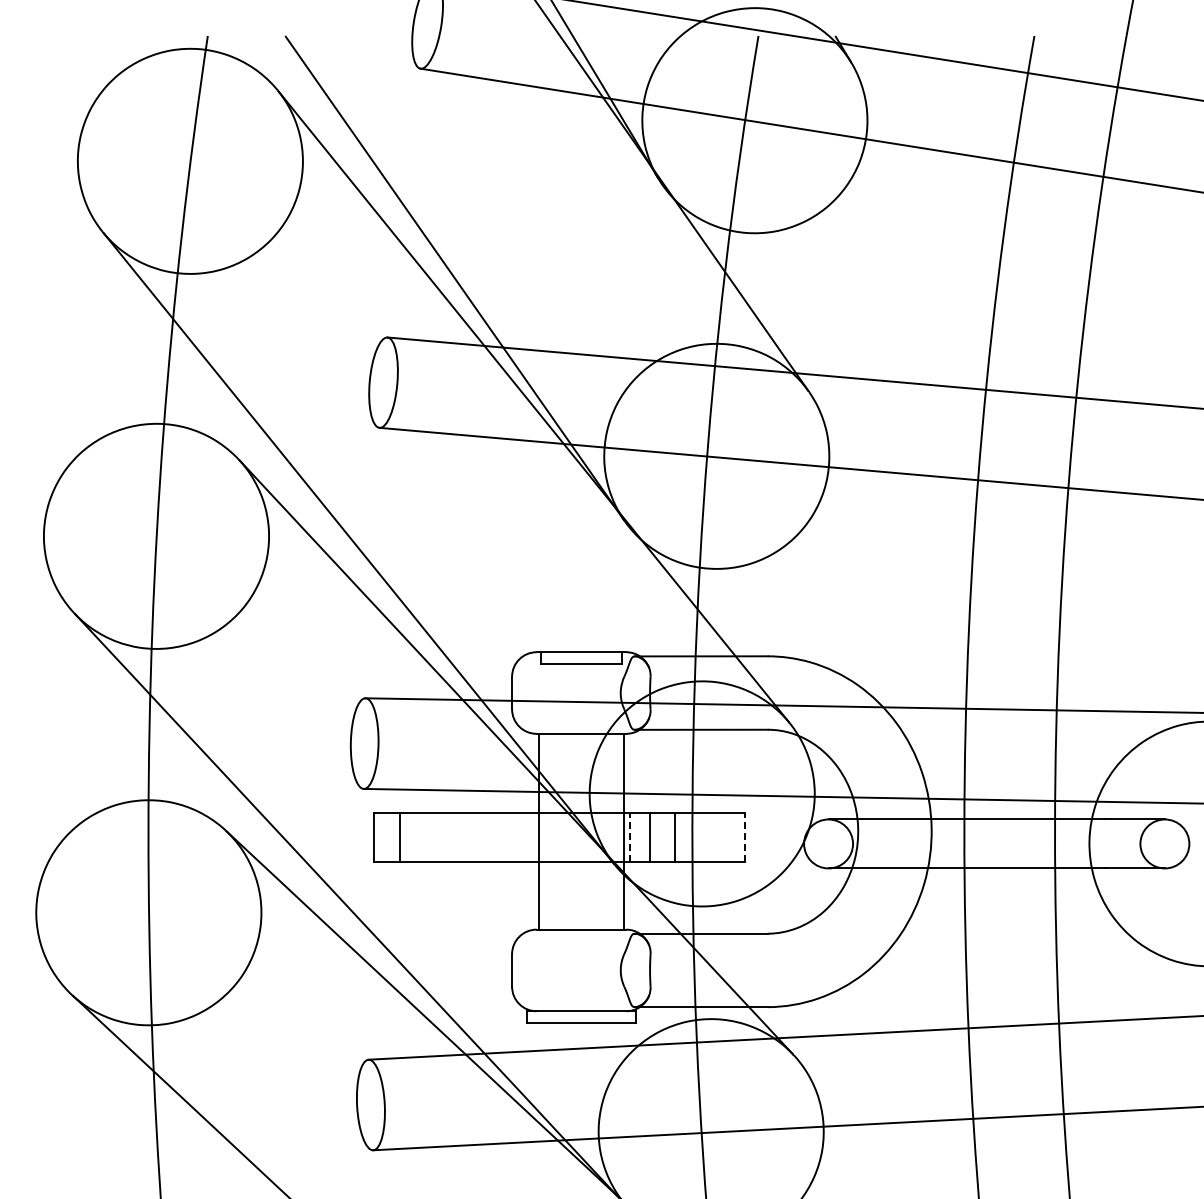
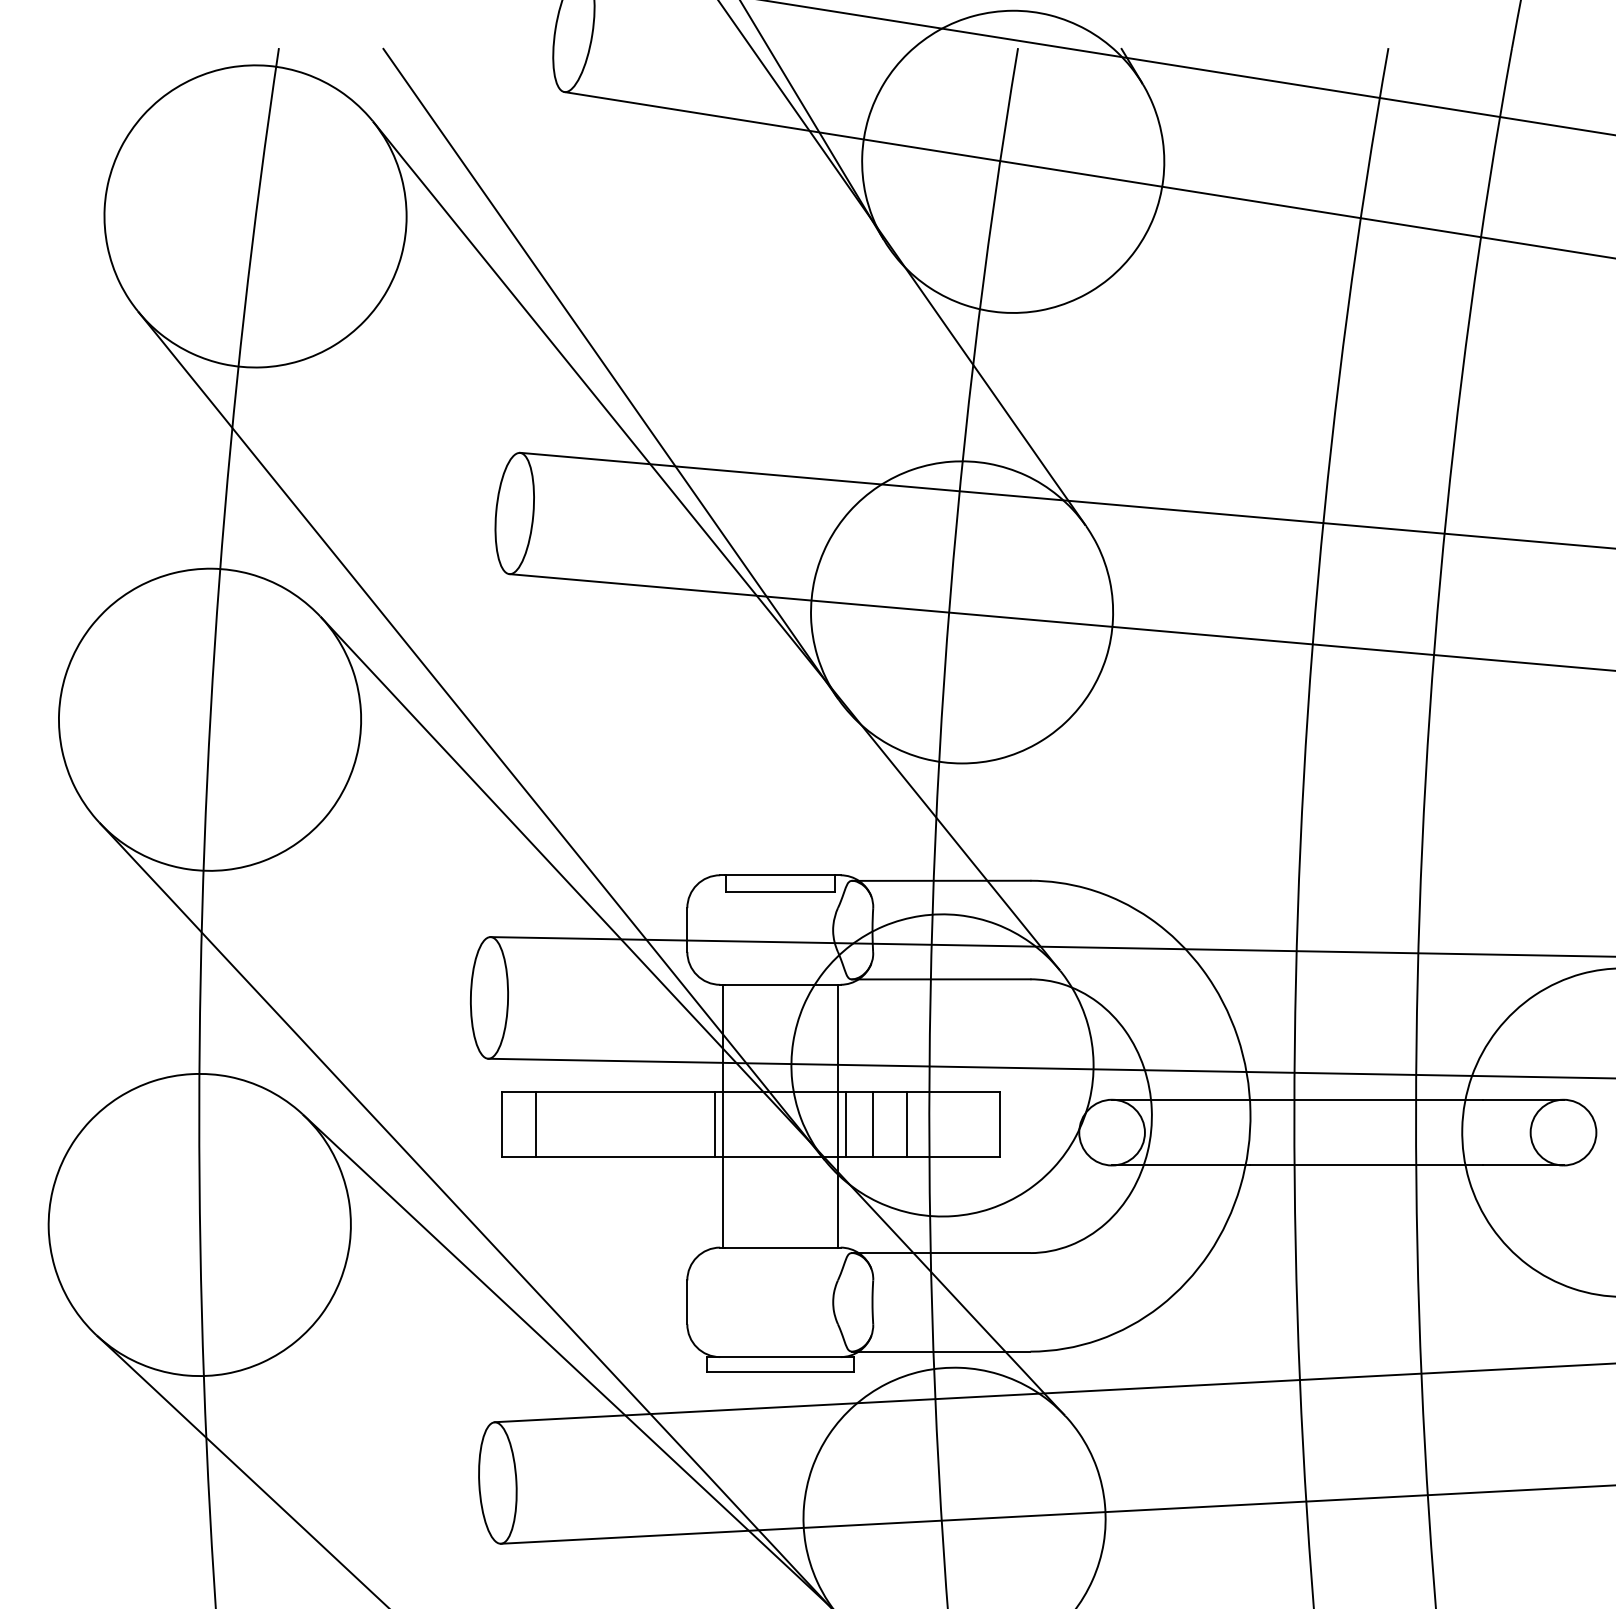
line: (532, 837) -> (714, 1123), added
line: (630, 837) -> (846, 1123), dashed -> solid
line: (744, 837) -> (999, 1123), dashed -> solid

